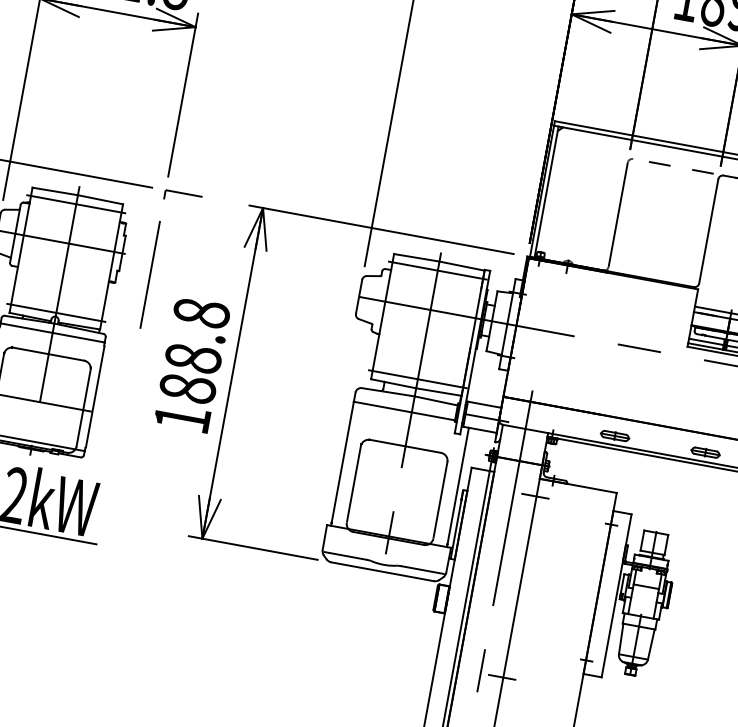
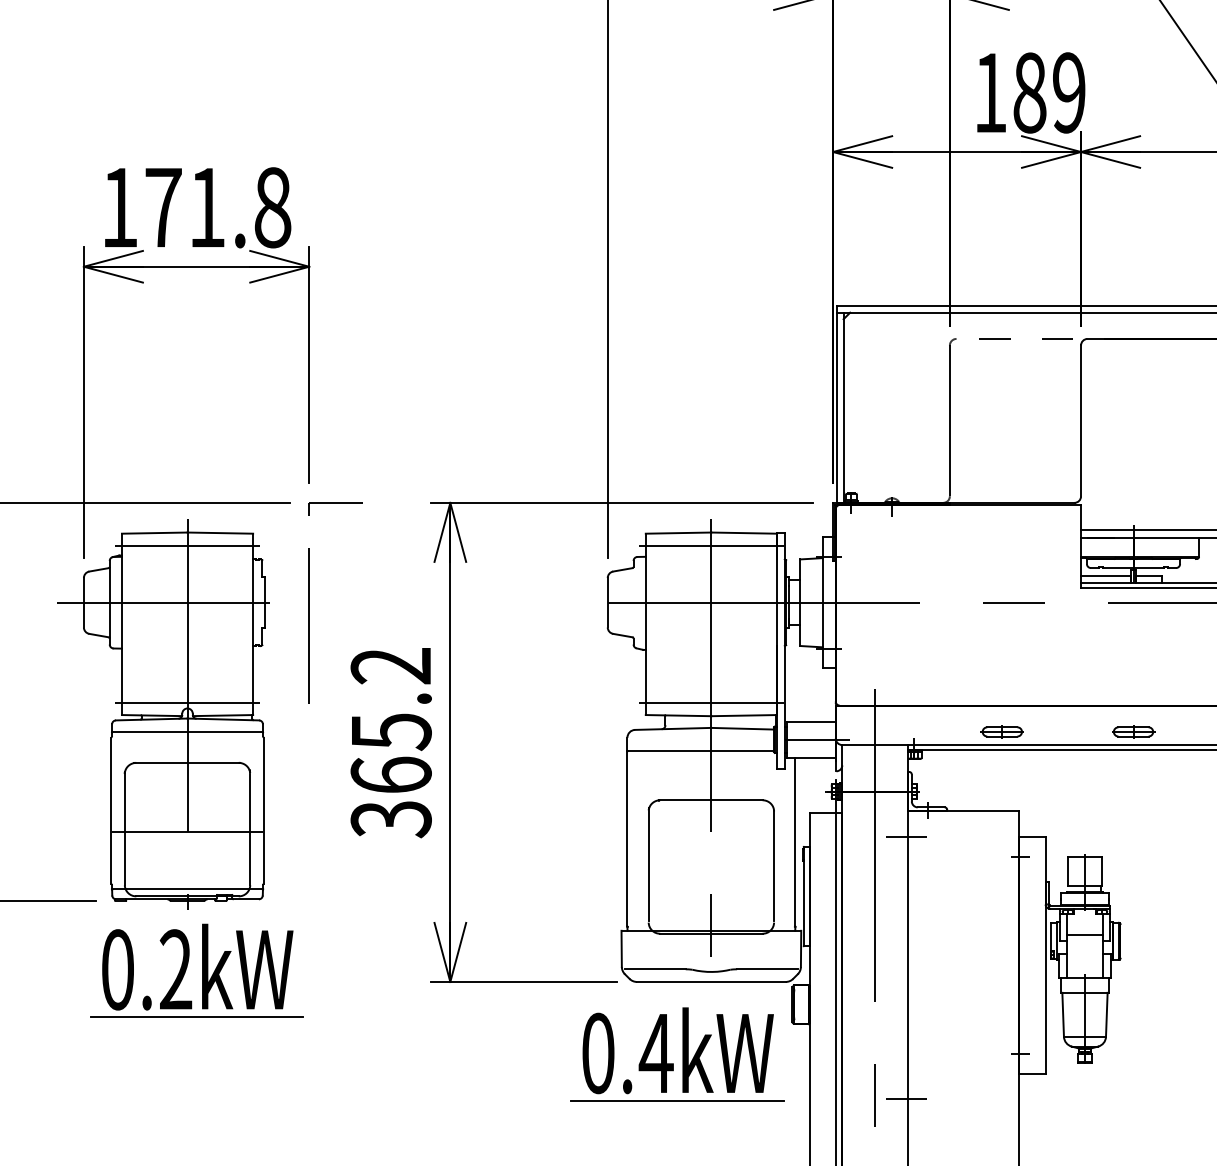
text: (191, 365) -> (390, 742), 188.8 -> 365.2
part: (350, 617) -> (677, 1054), added

